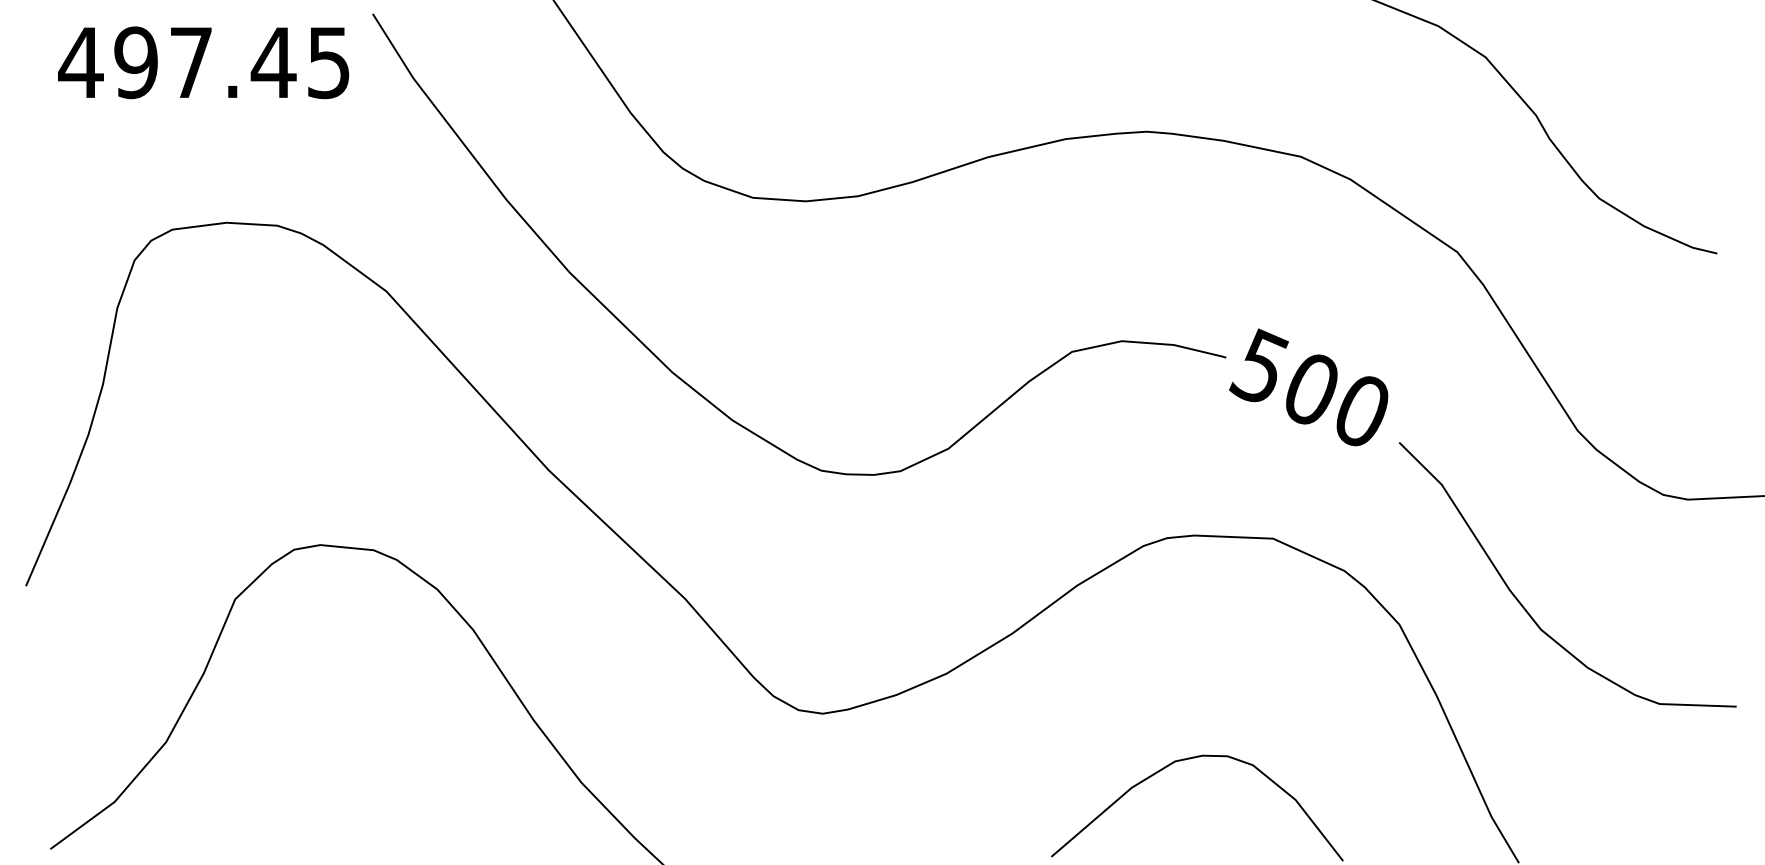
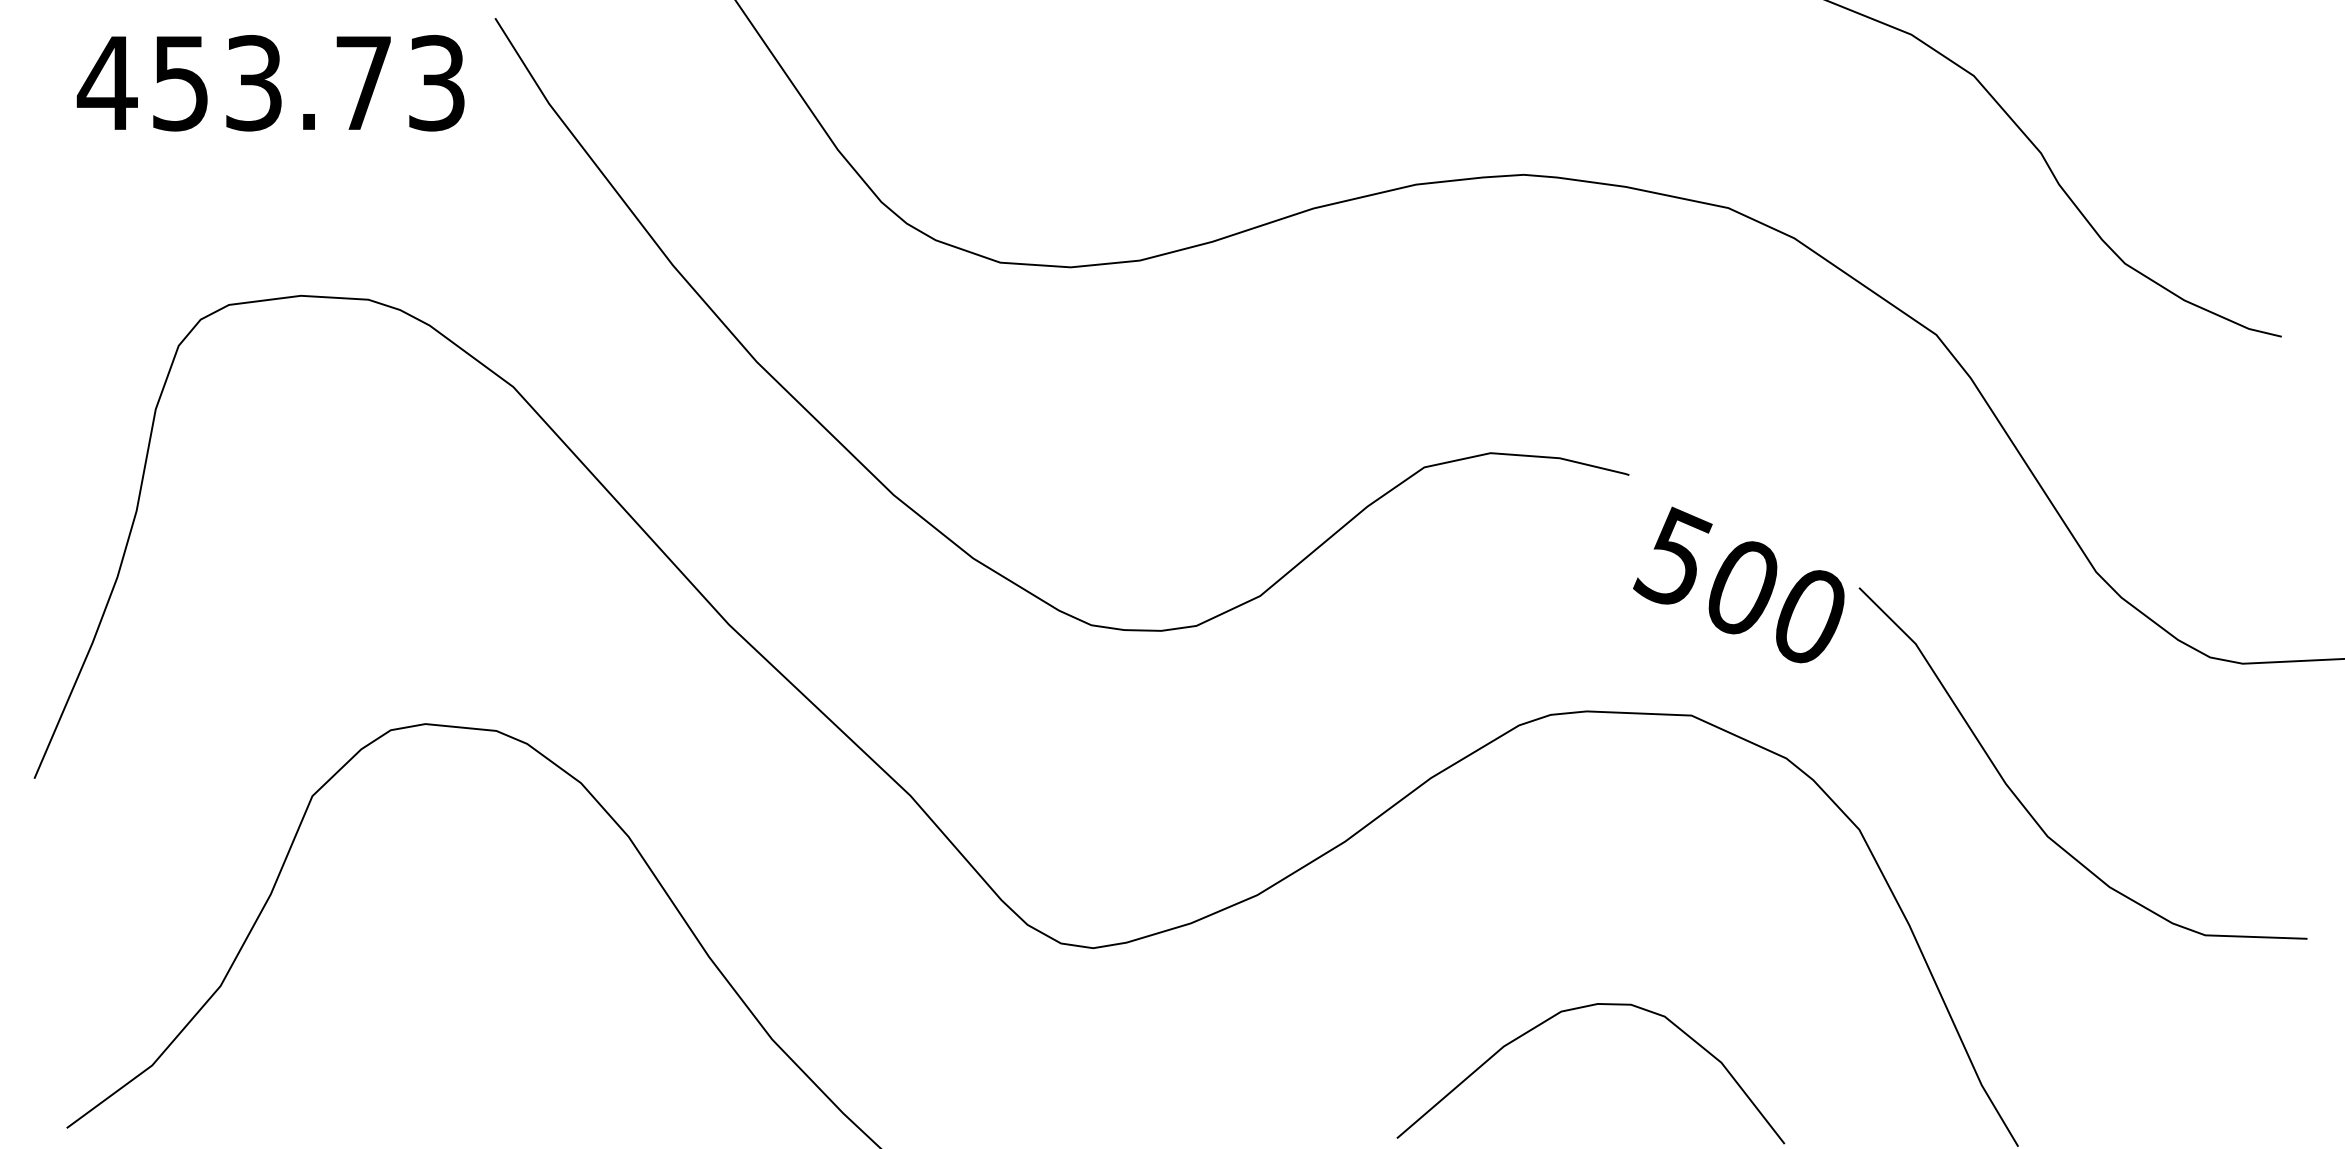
text: (231, 62) -> (307, 82), 497.45 -> 453.73
text: (1308, 387) -> (1738, 585), moved

